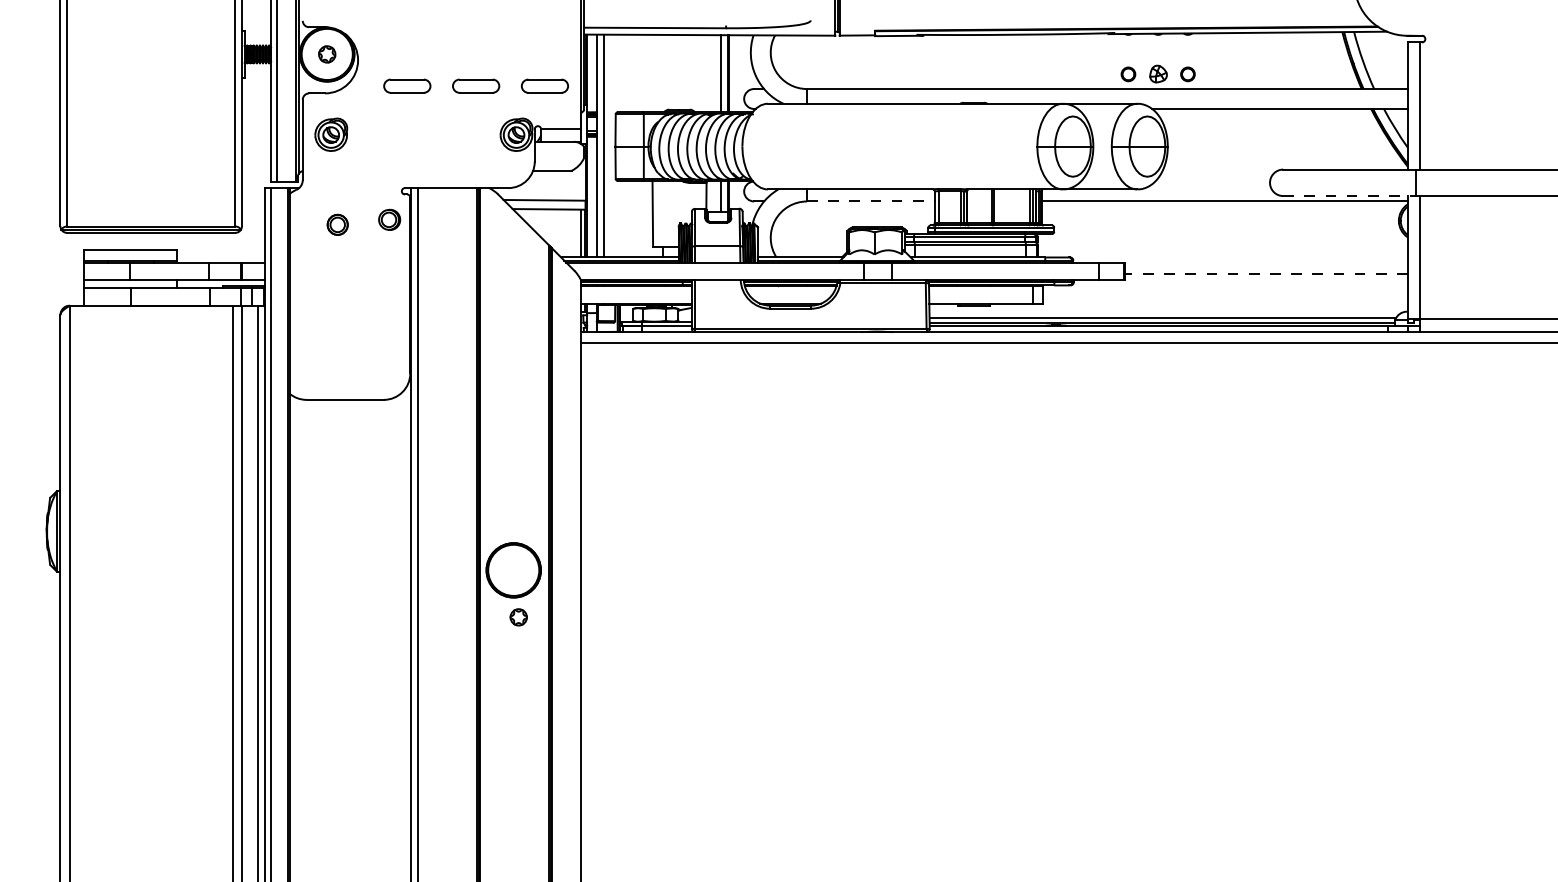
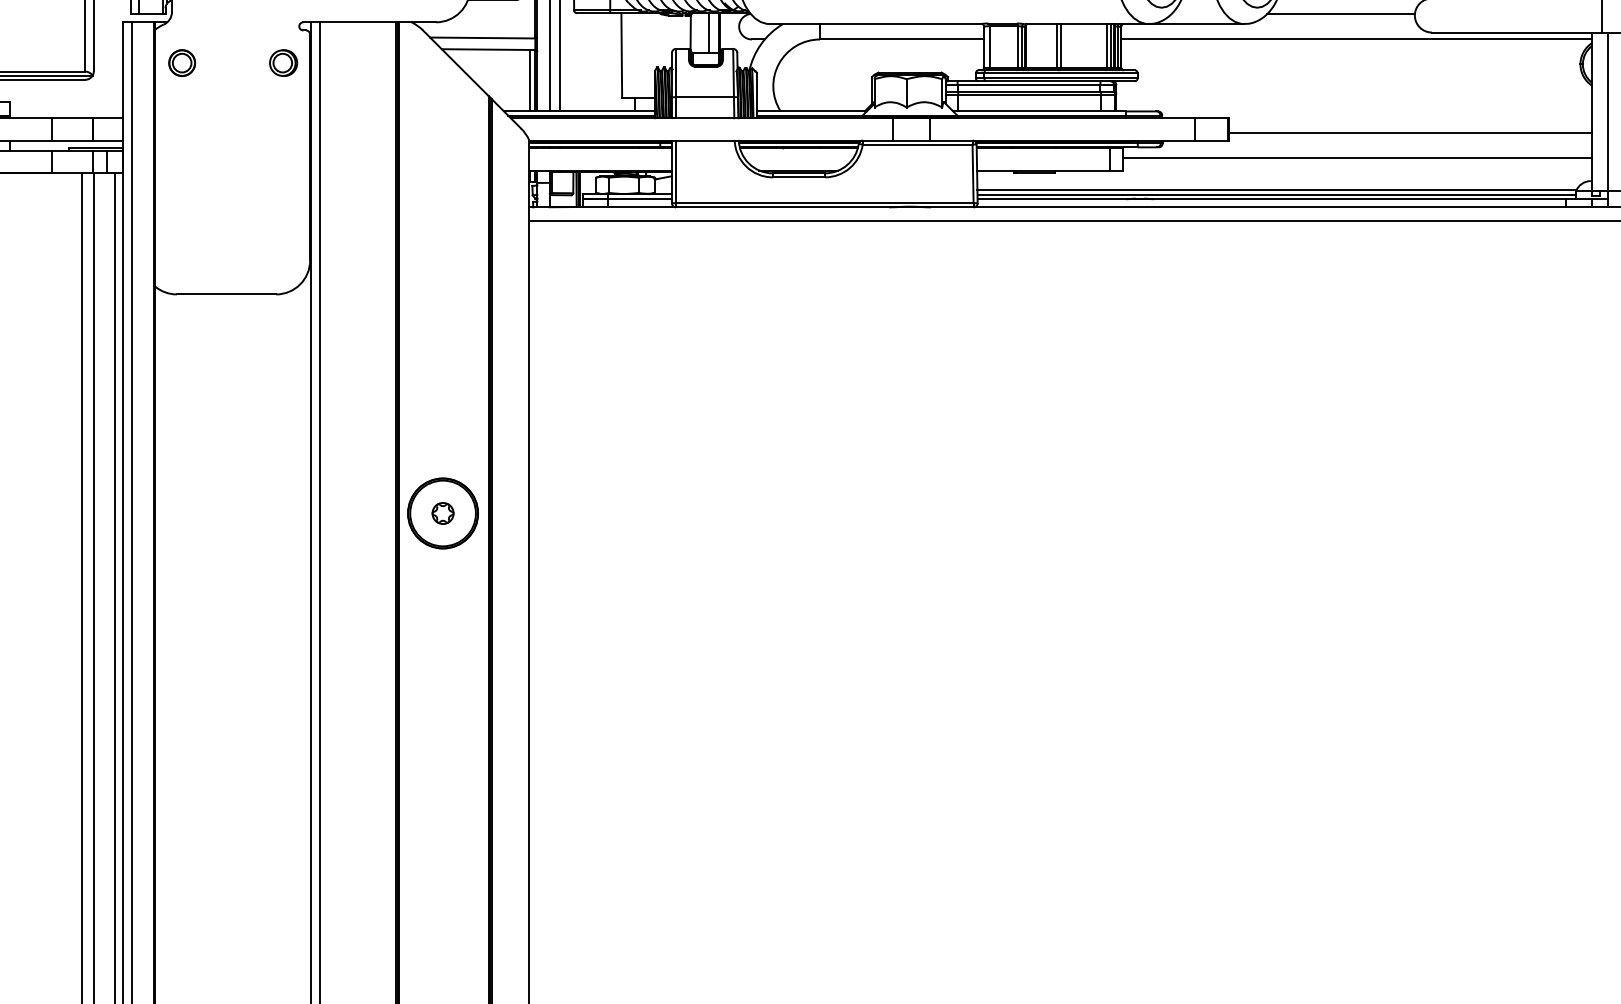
line: (1212, 181) -> (1340, 13), added
line: (1349, 196) -> (1517, 33), dashed -> solid
line: (870, 201) -> (901, 39), dashed -> solid
part: (337, 224) -> (181, 62), moved
line: (1266, 274) -> (1410, 133), dashed -> solid
line: (1224, 294) -> (1356, 159), added
part: (518, 617) -> (442, 513), moved

